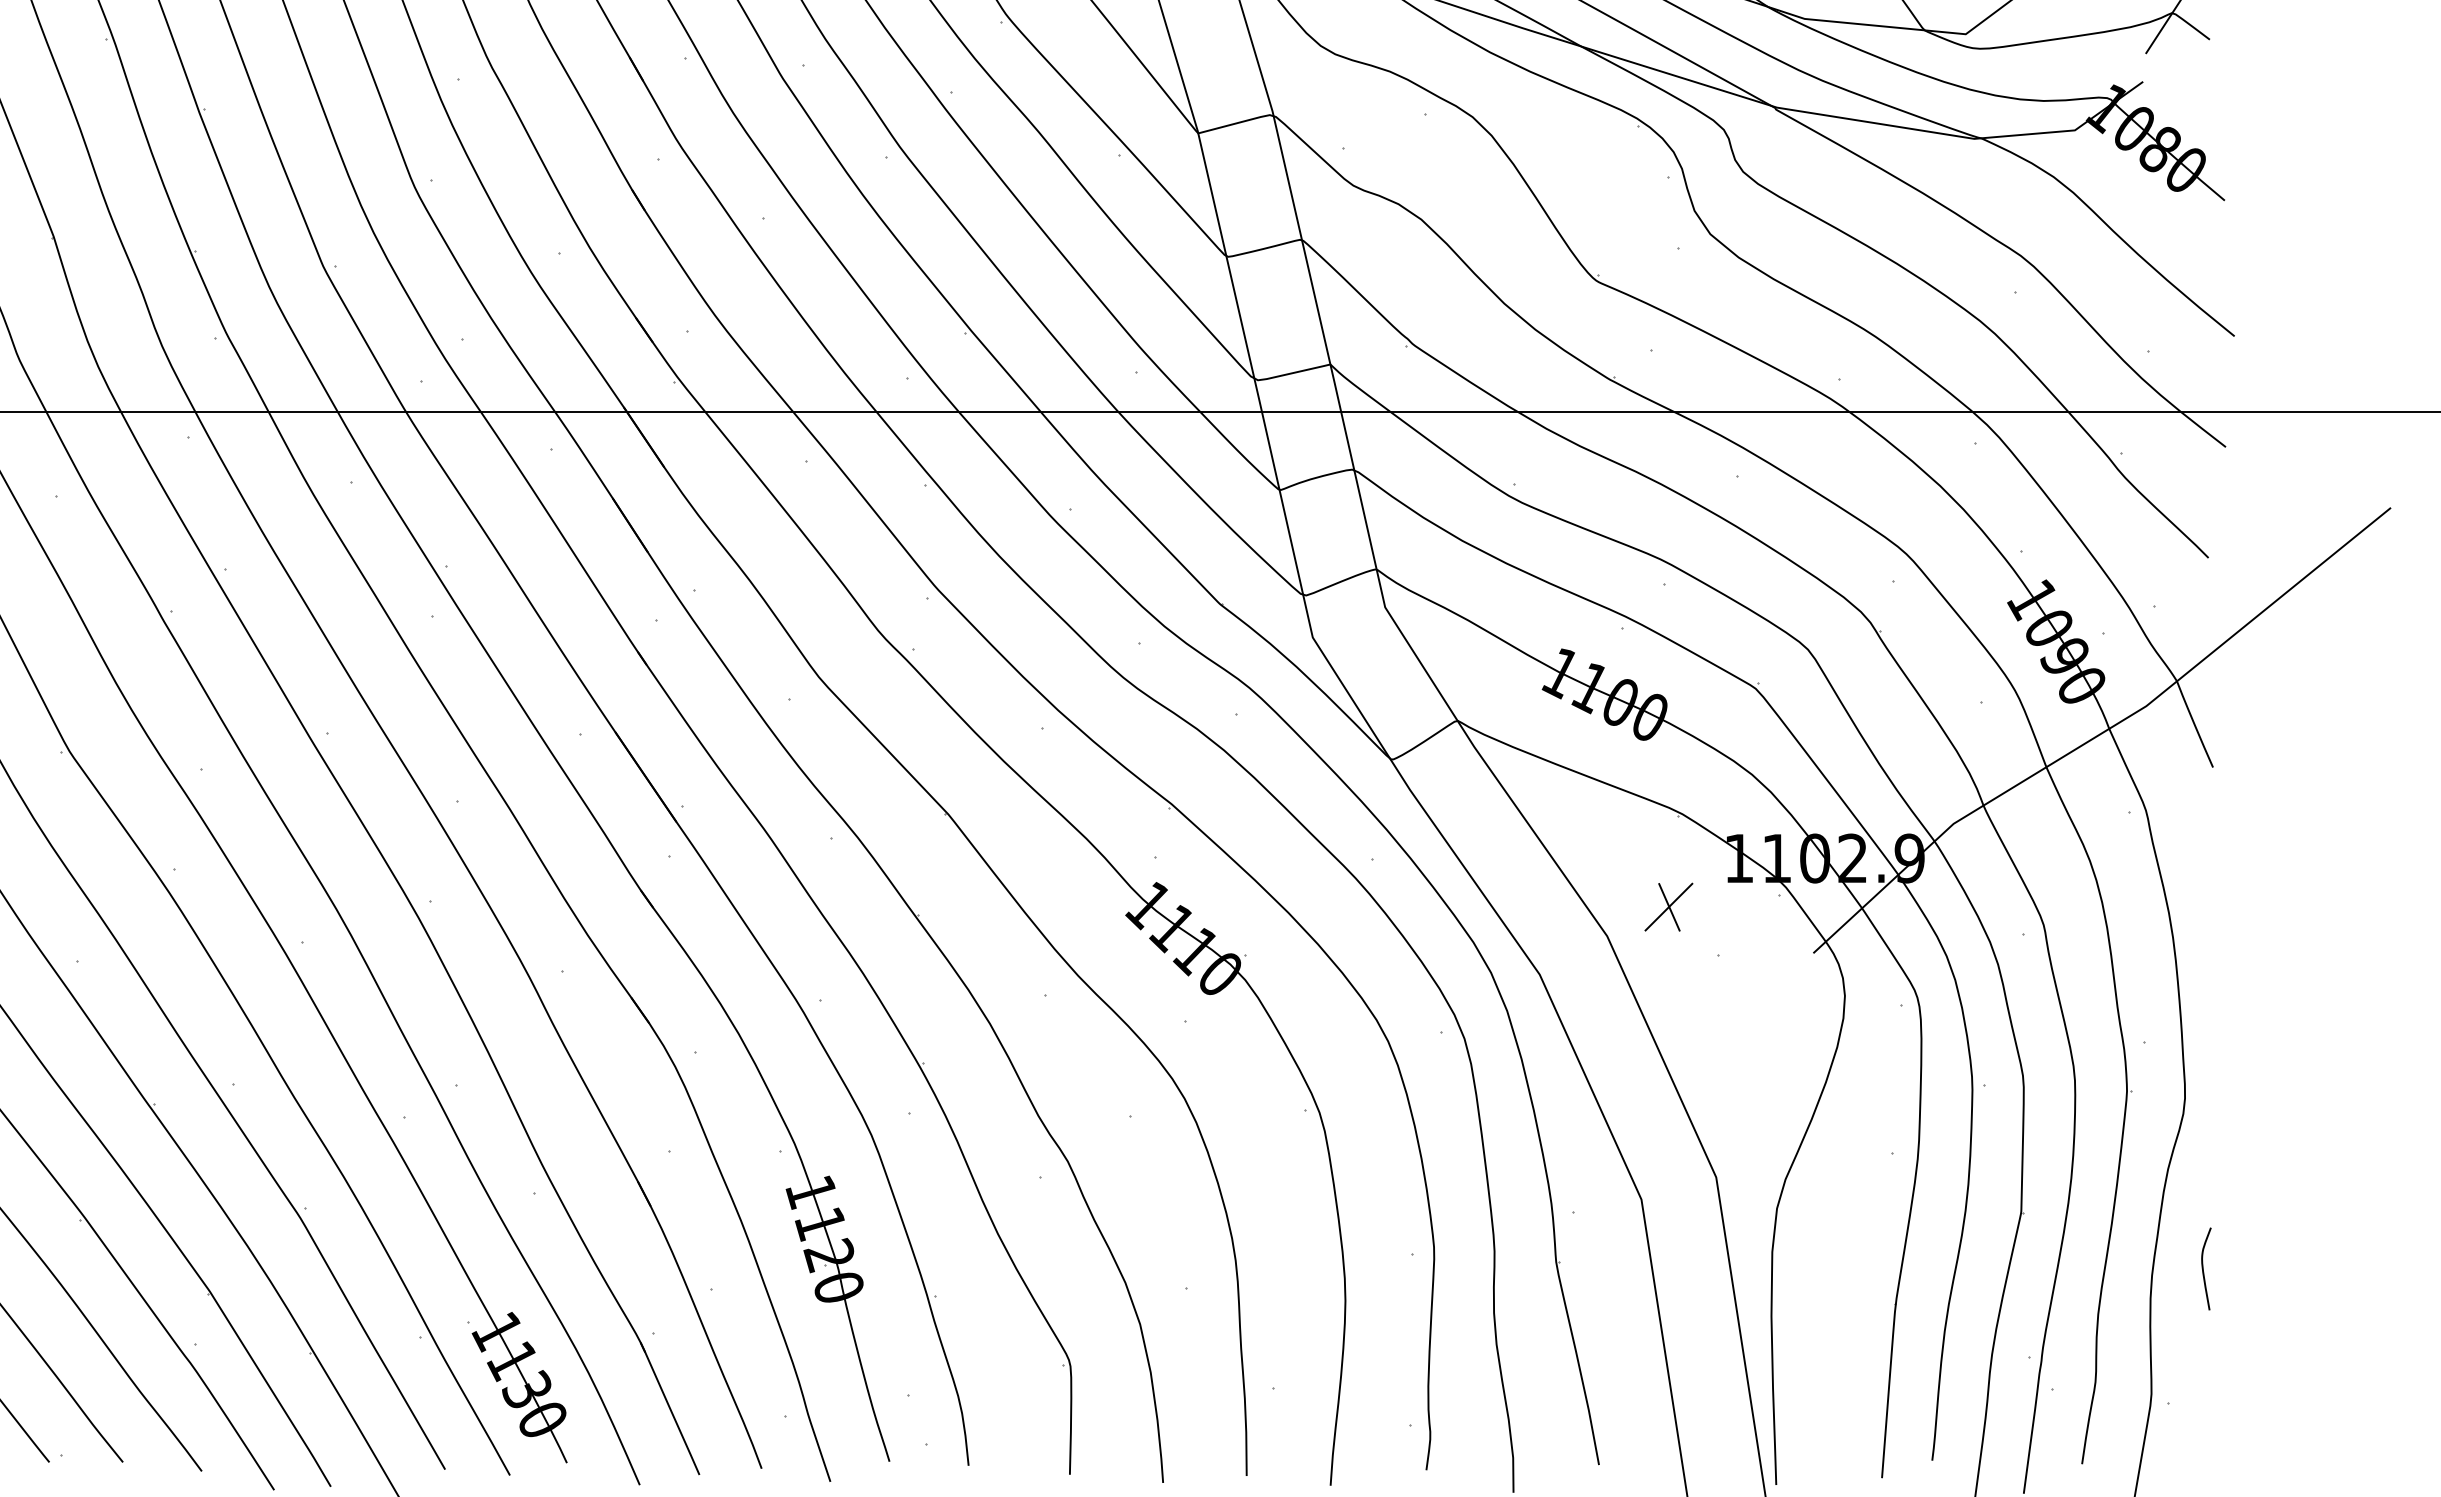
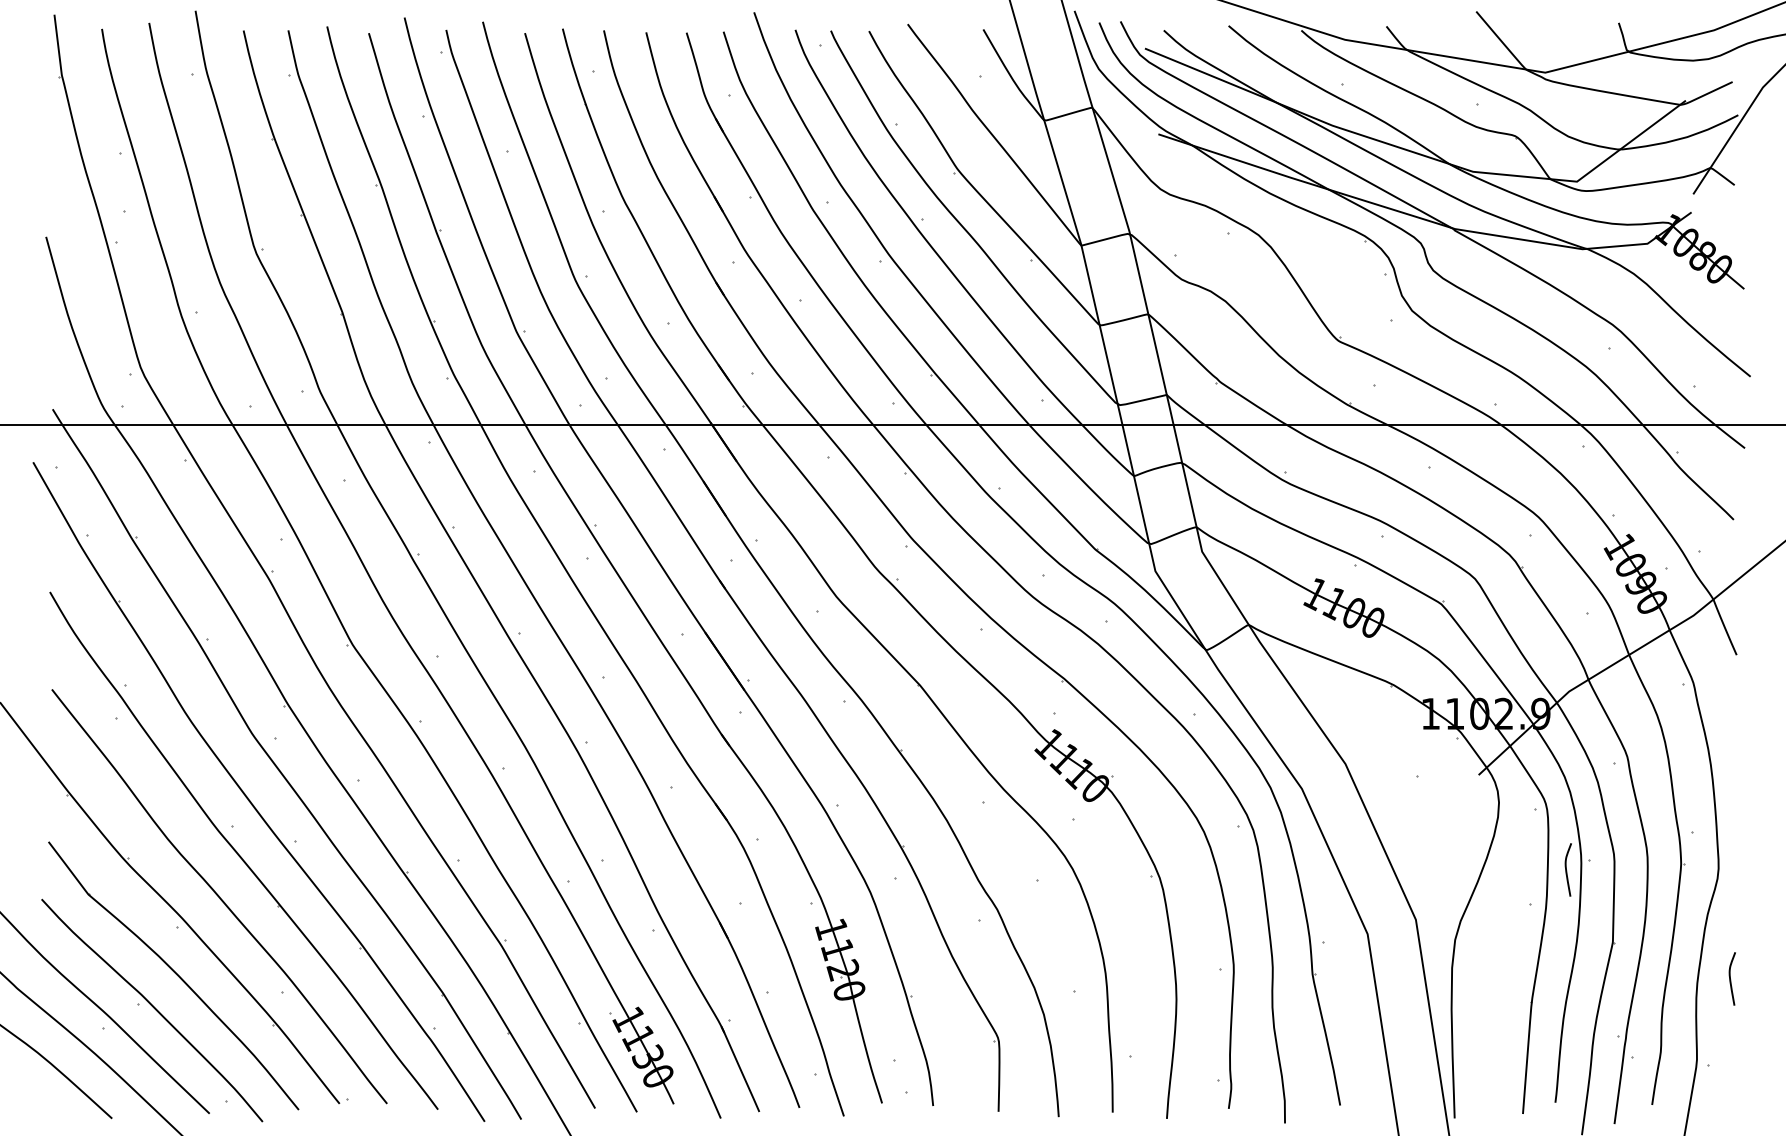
part: (1669, 907) -> (1385, 745), removed
curve: (1949, 1099) -> (1566, 869), added

